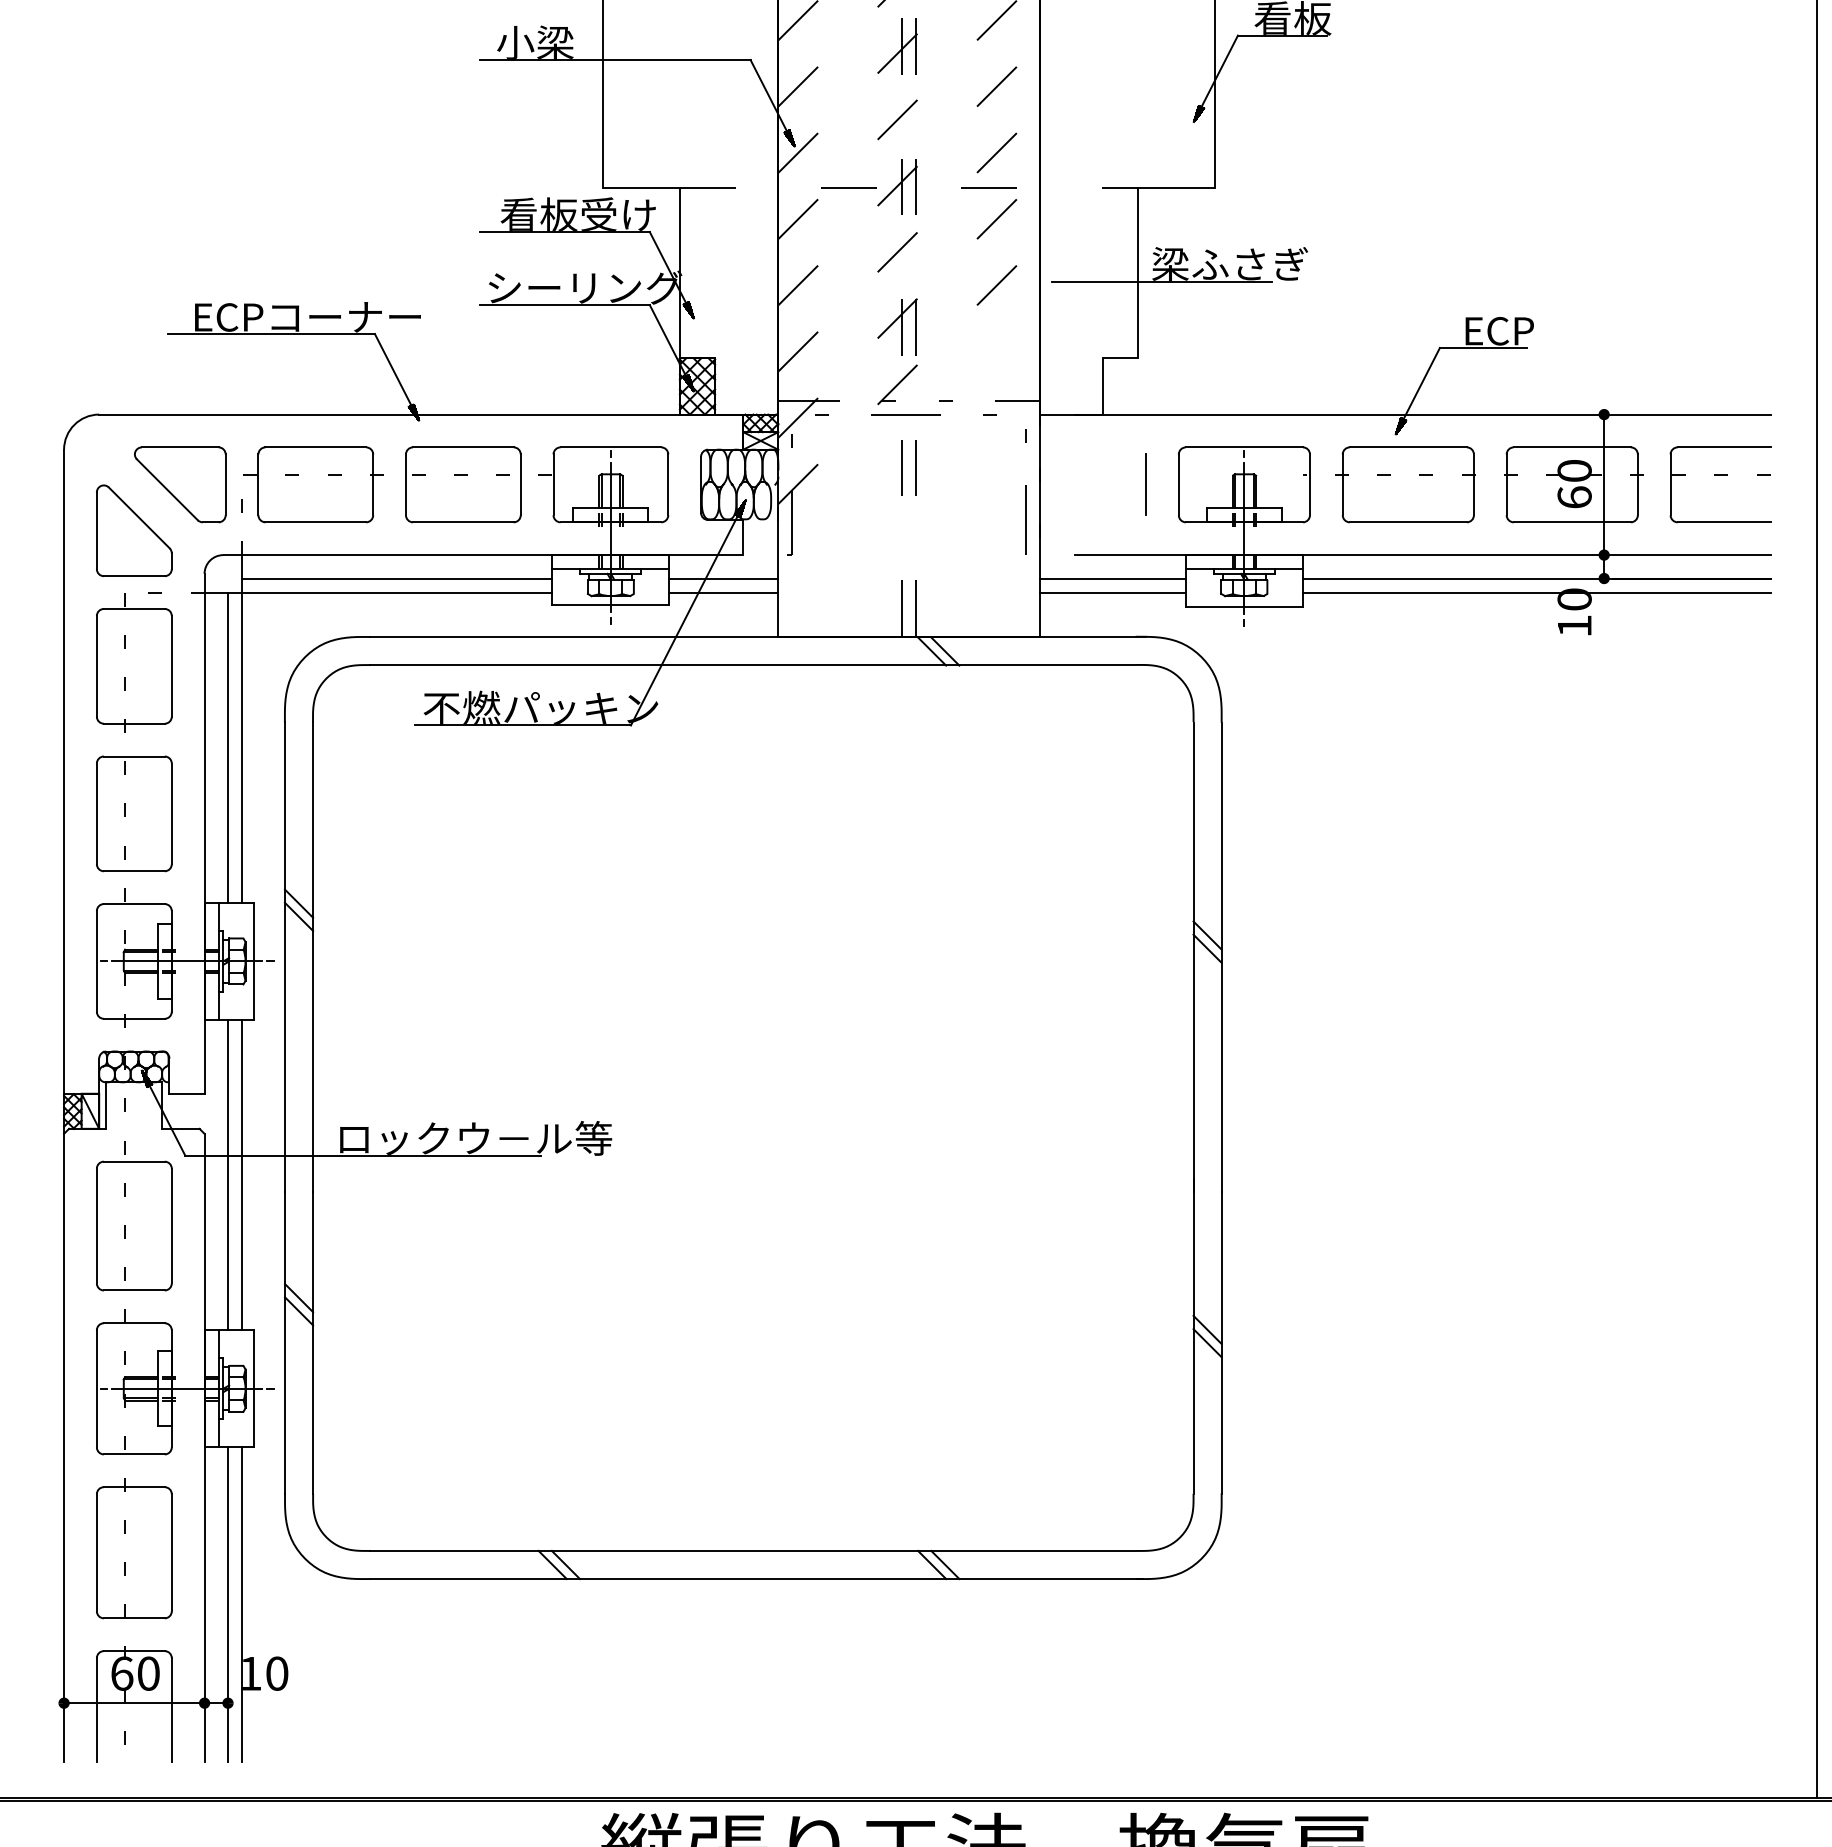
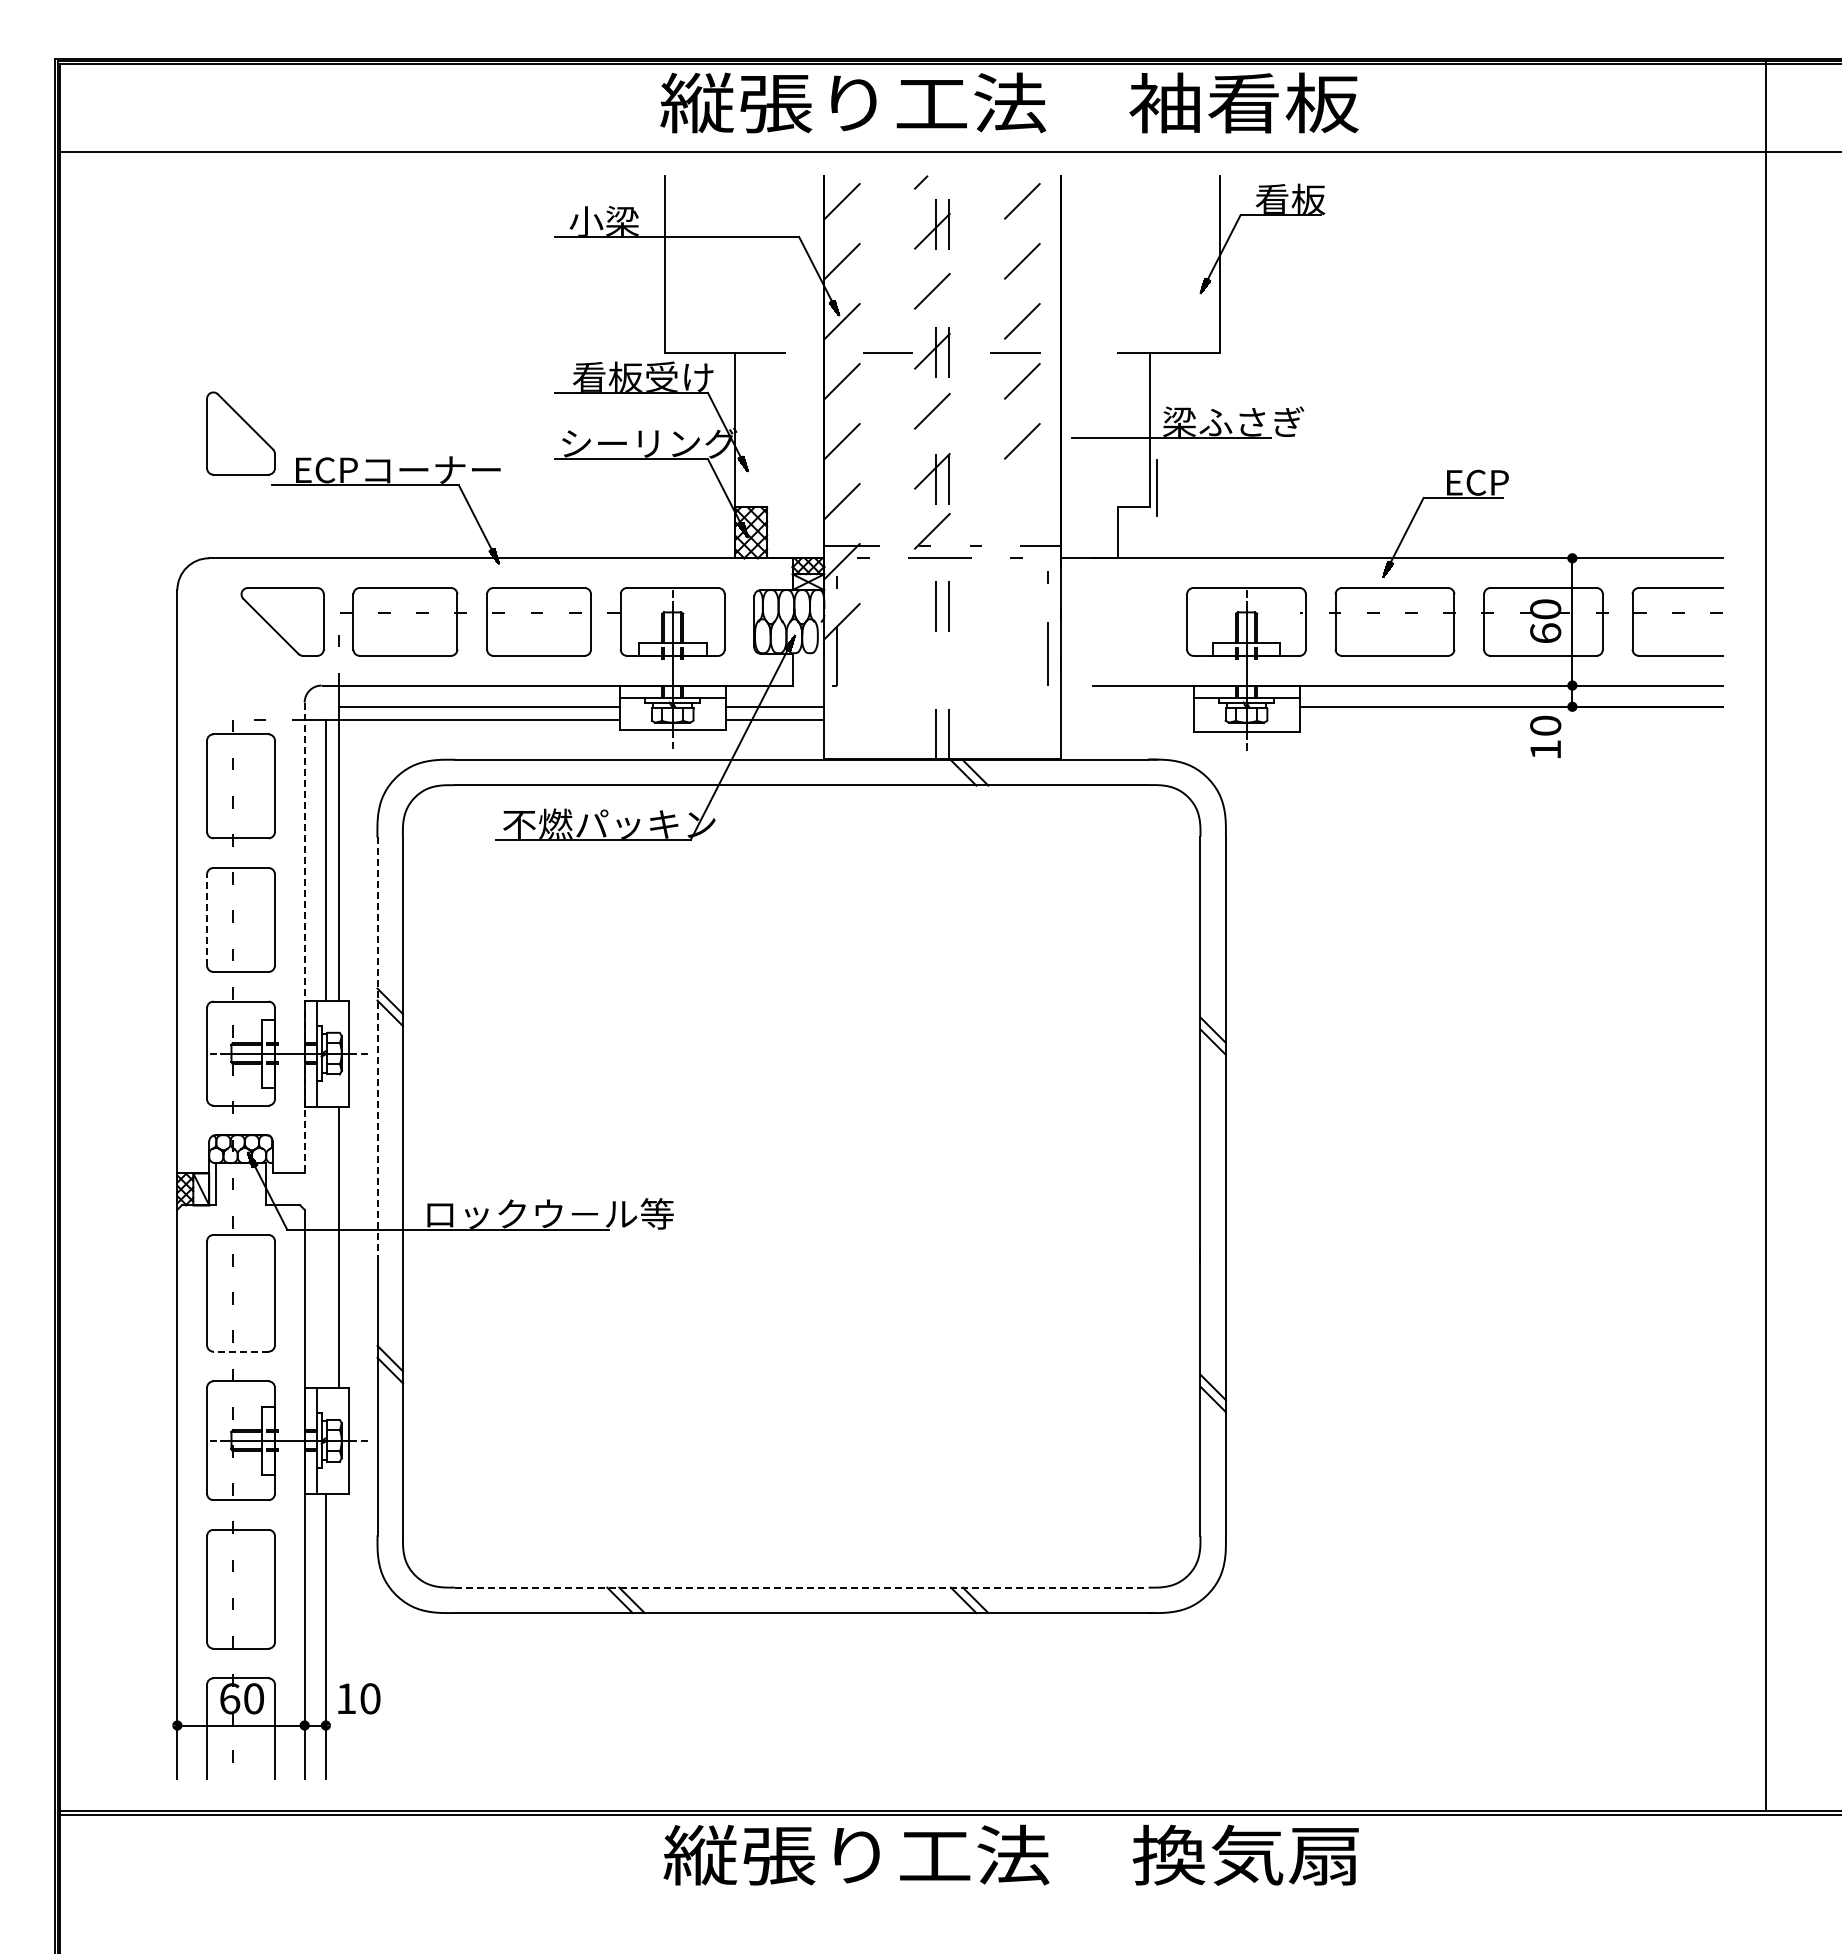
line: (1145, 484) -> (1156, 487), moved
part: (133, 530) -> (240, 433), moved
line: (1112, 578) -> (1127, 706), removed
line: (1112, 592) -> (1127, 719), removed
line: (1536, 592) -> (1511, 719), removed
line: (97, 813) -> (207, 919), solid -> dashed
line: (204, 834) -> (304, 938), solid -> dashed
line: (284, 956) -> (377, 1049), solid -> dashed
line: (227, 1174) -> (325, 1246), removed
line: (134, 1290) -> (241, 1351), solid -> dashed
line: (753, 1550) -> (801, 1587), solid -> dashed
line: (241, 1604) -> (338, 1636), removed

